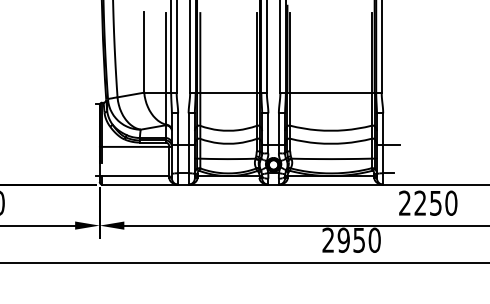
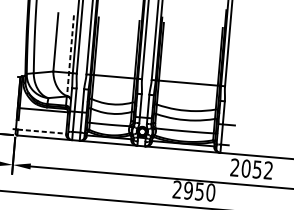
line: (165, 68) -> (70, 55), solid -> dashed
line: (136, 176) -> (42, 131), solid -> dashed
text: (435, 202) -> (257, 169), 2250 -> 2052

